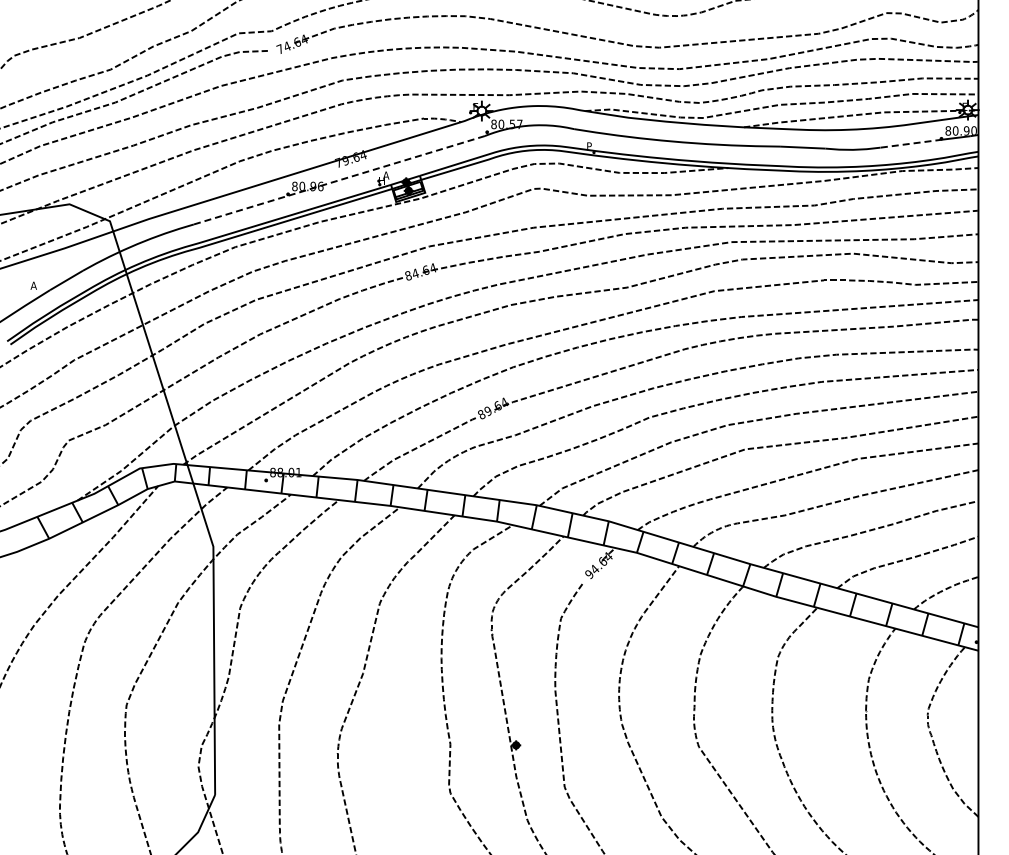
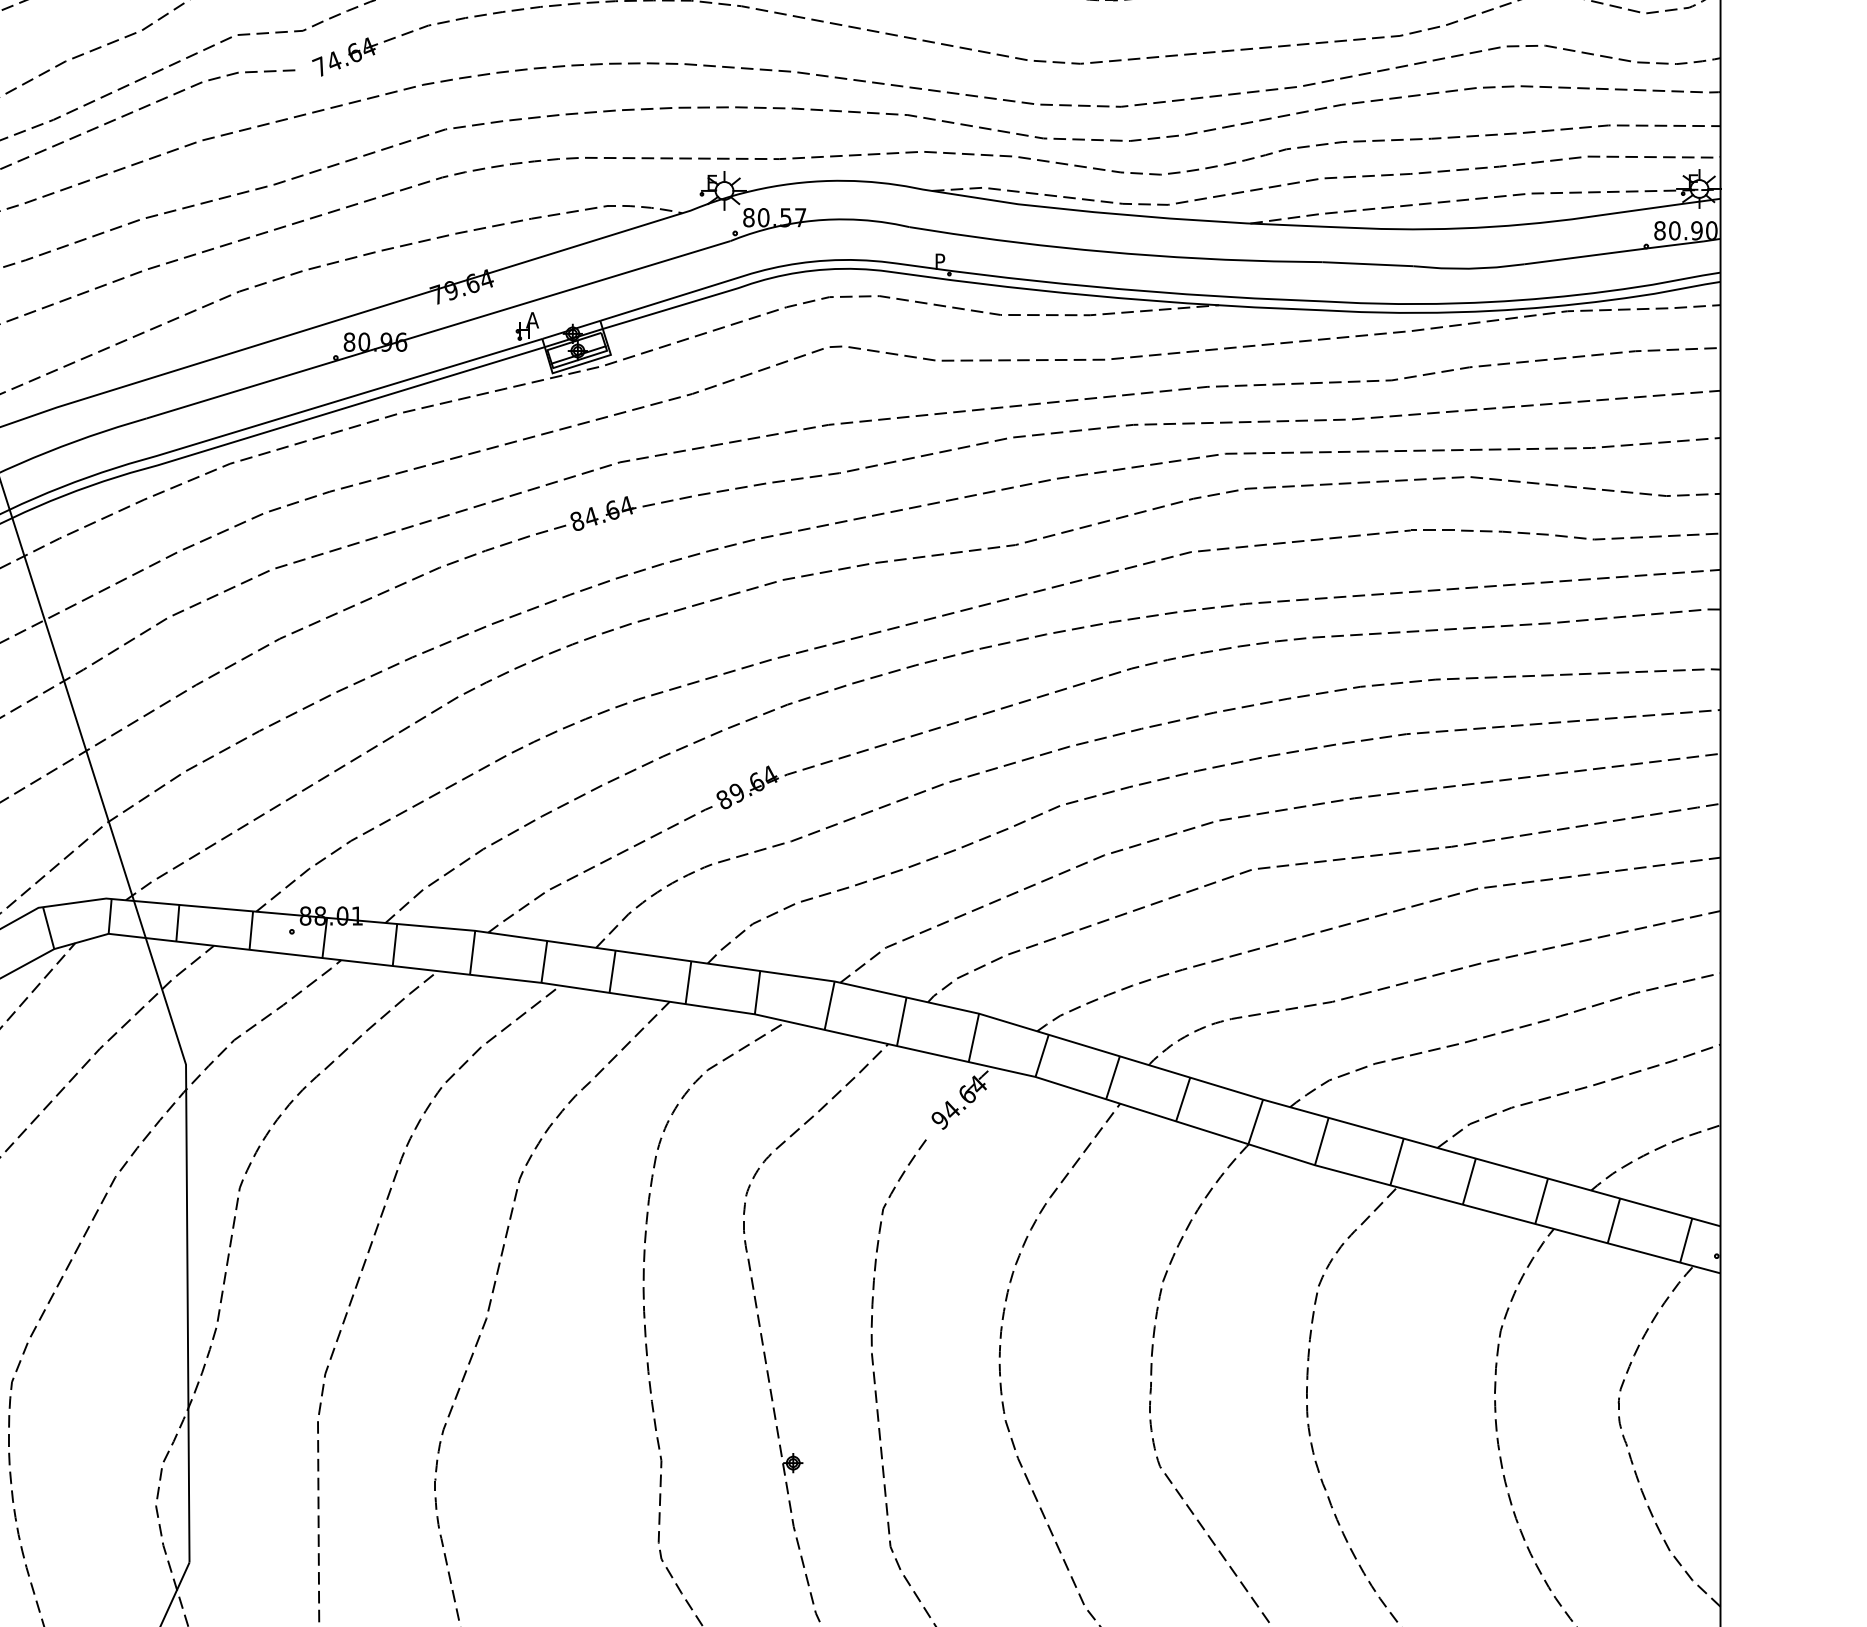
line: (910, 143) -> (1584, 255), dashed -> solid
line: (338, 180) -> (436, 330), dashed -> solid

